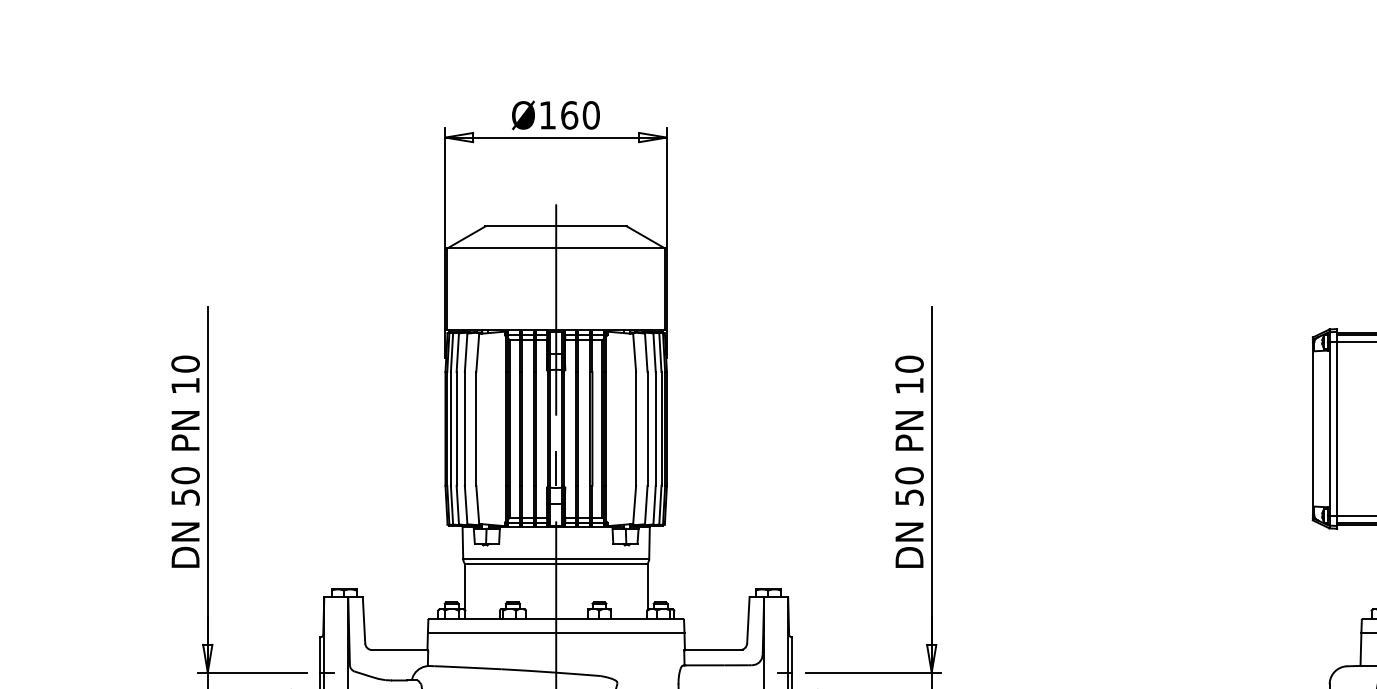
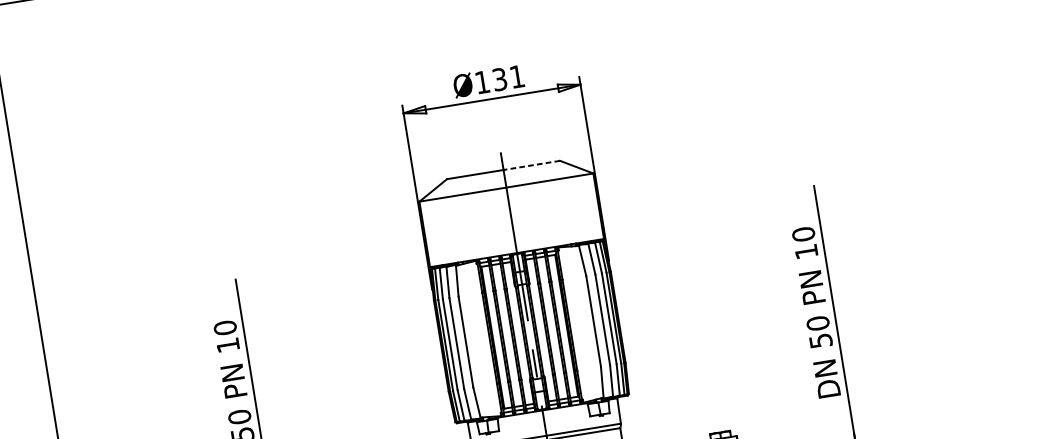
text: (580, 115) -> (508, 78), Ø160 -> Ø131
line: (591, 226) -> (531, 165), solid -> dashed

